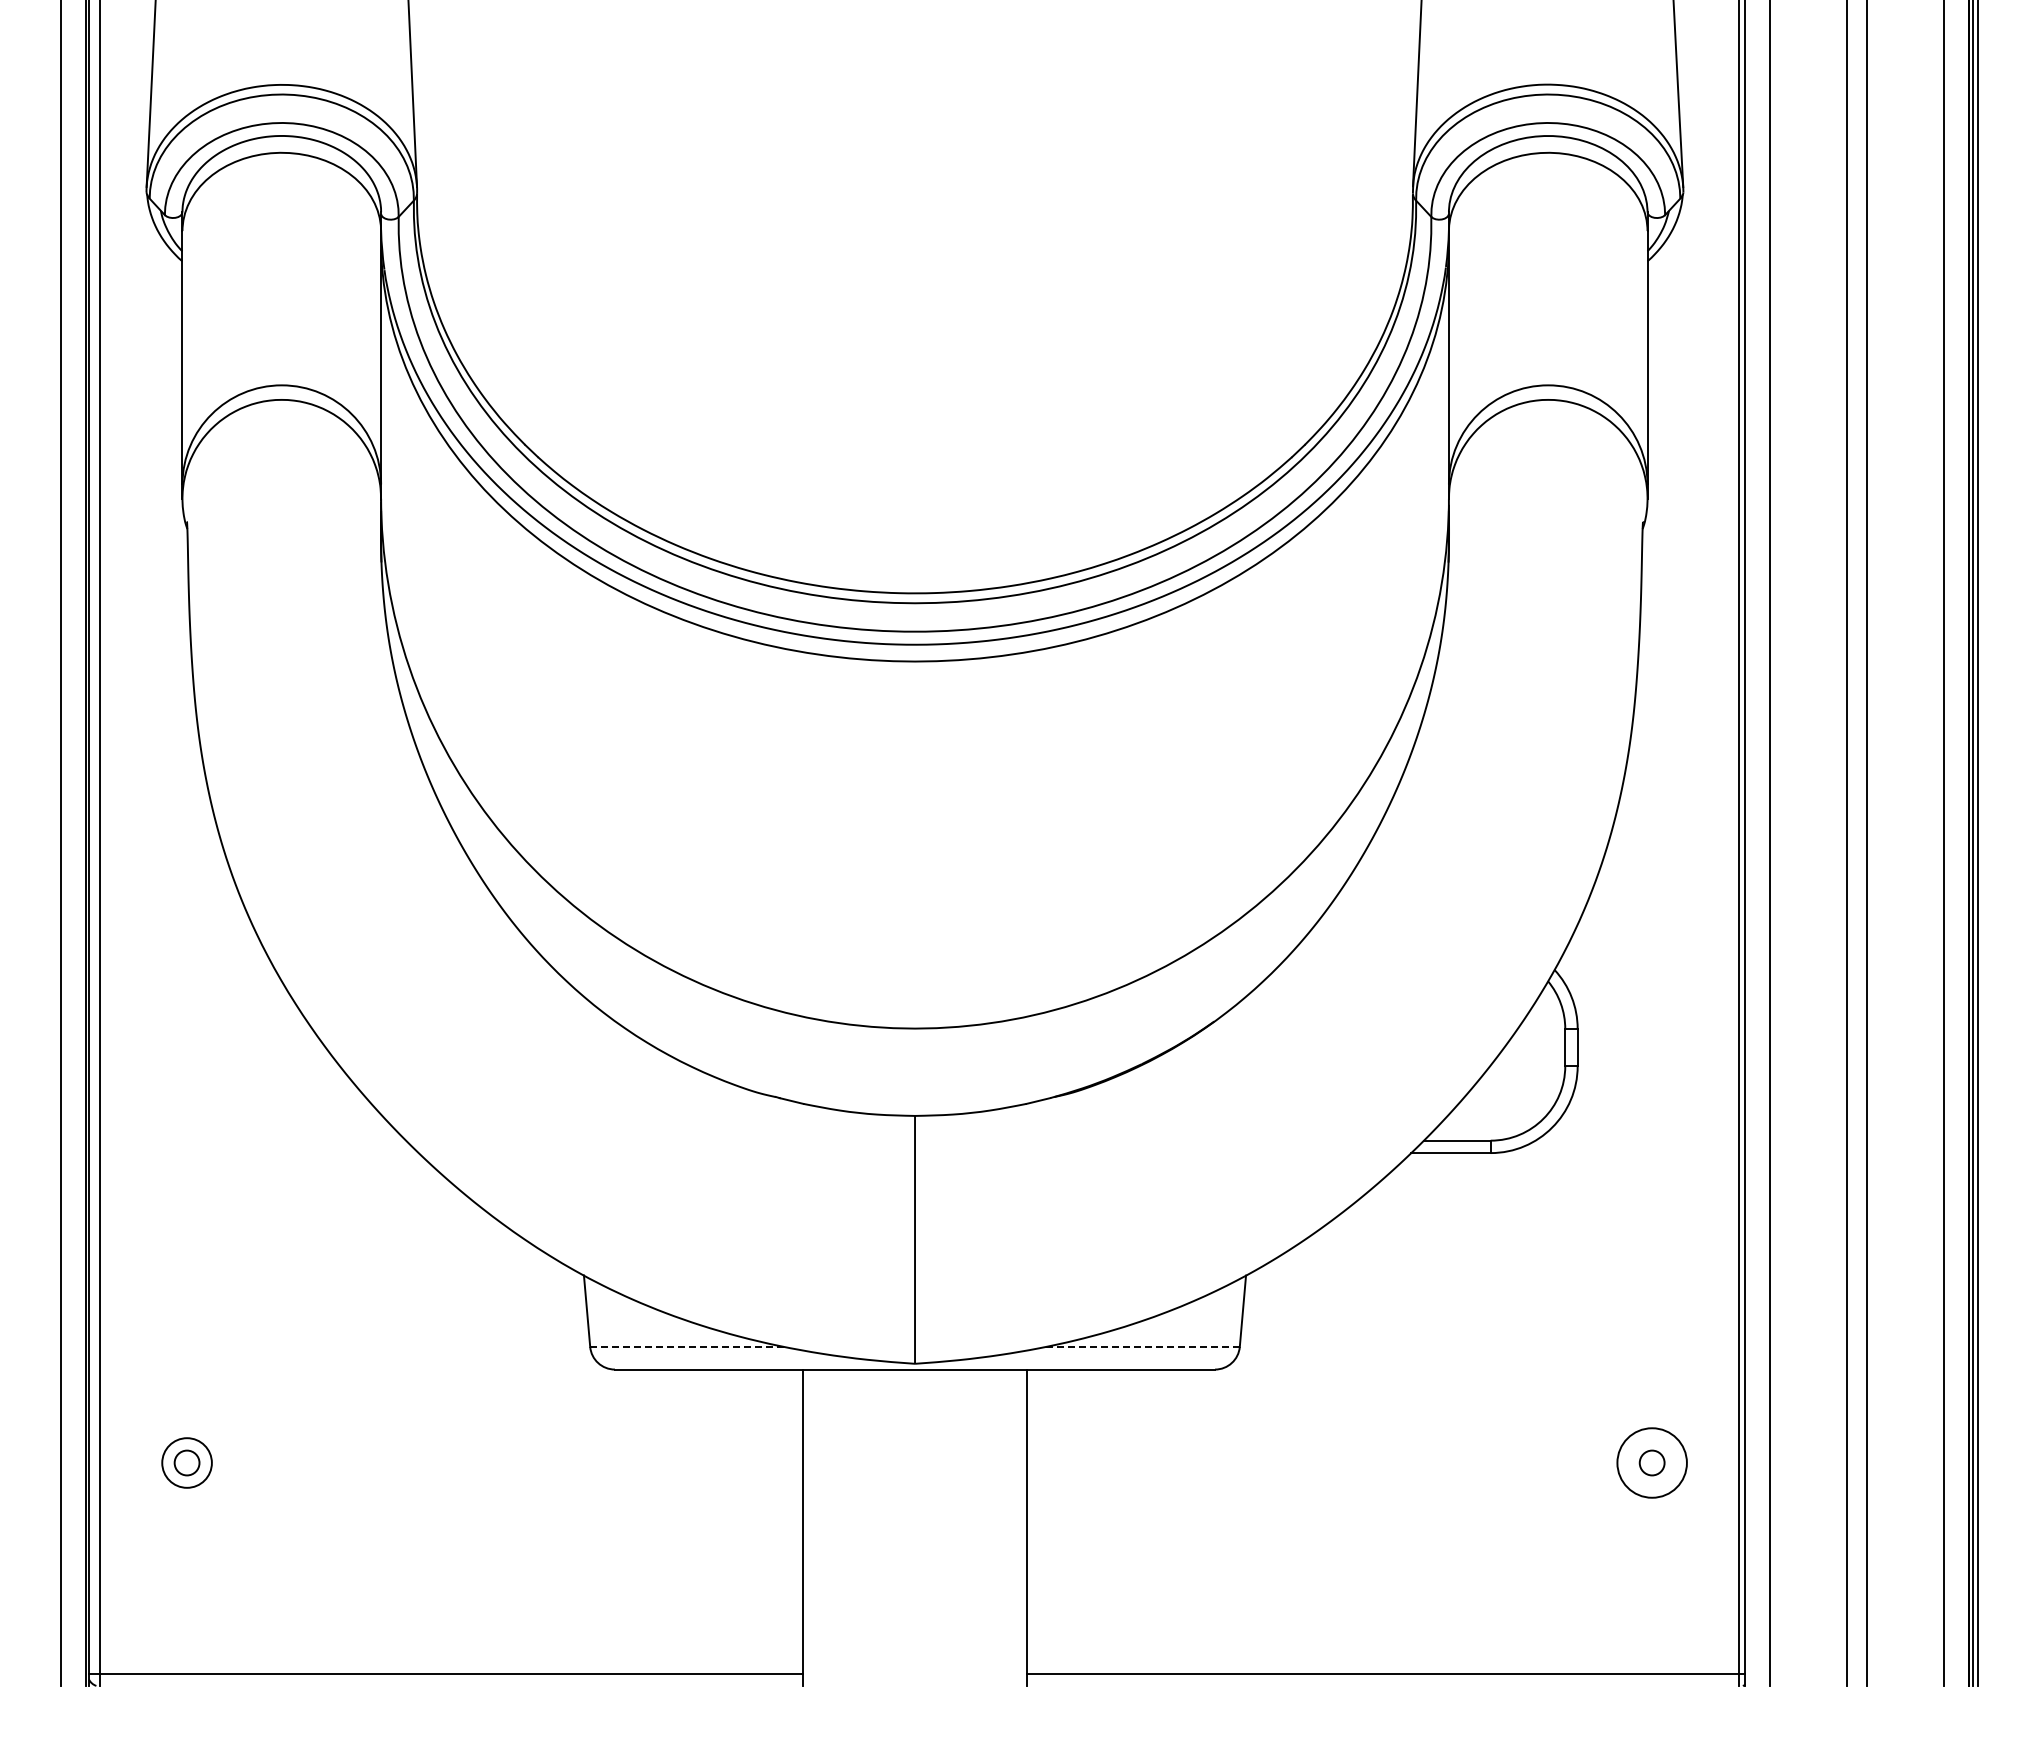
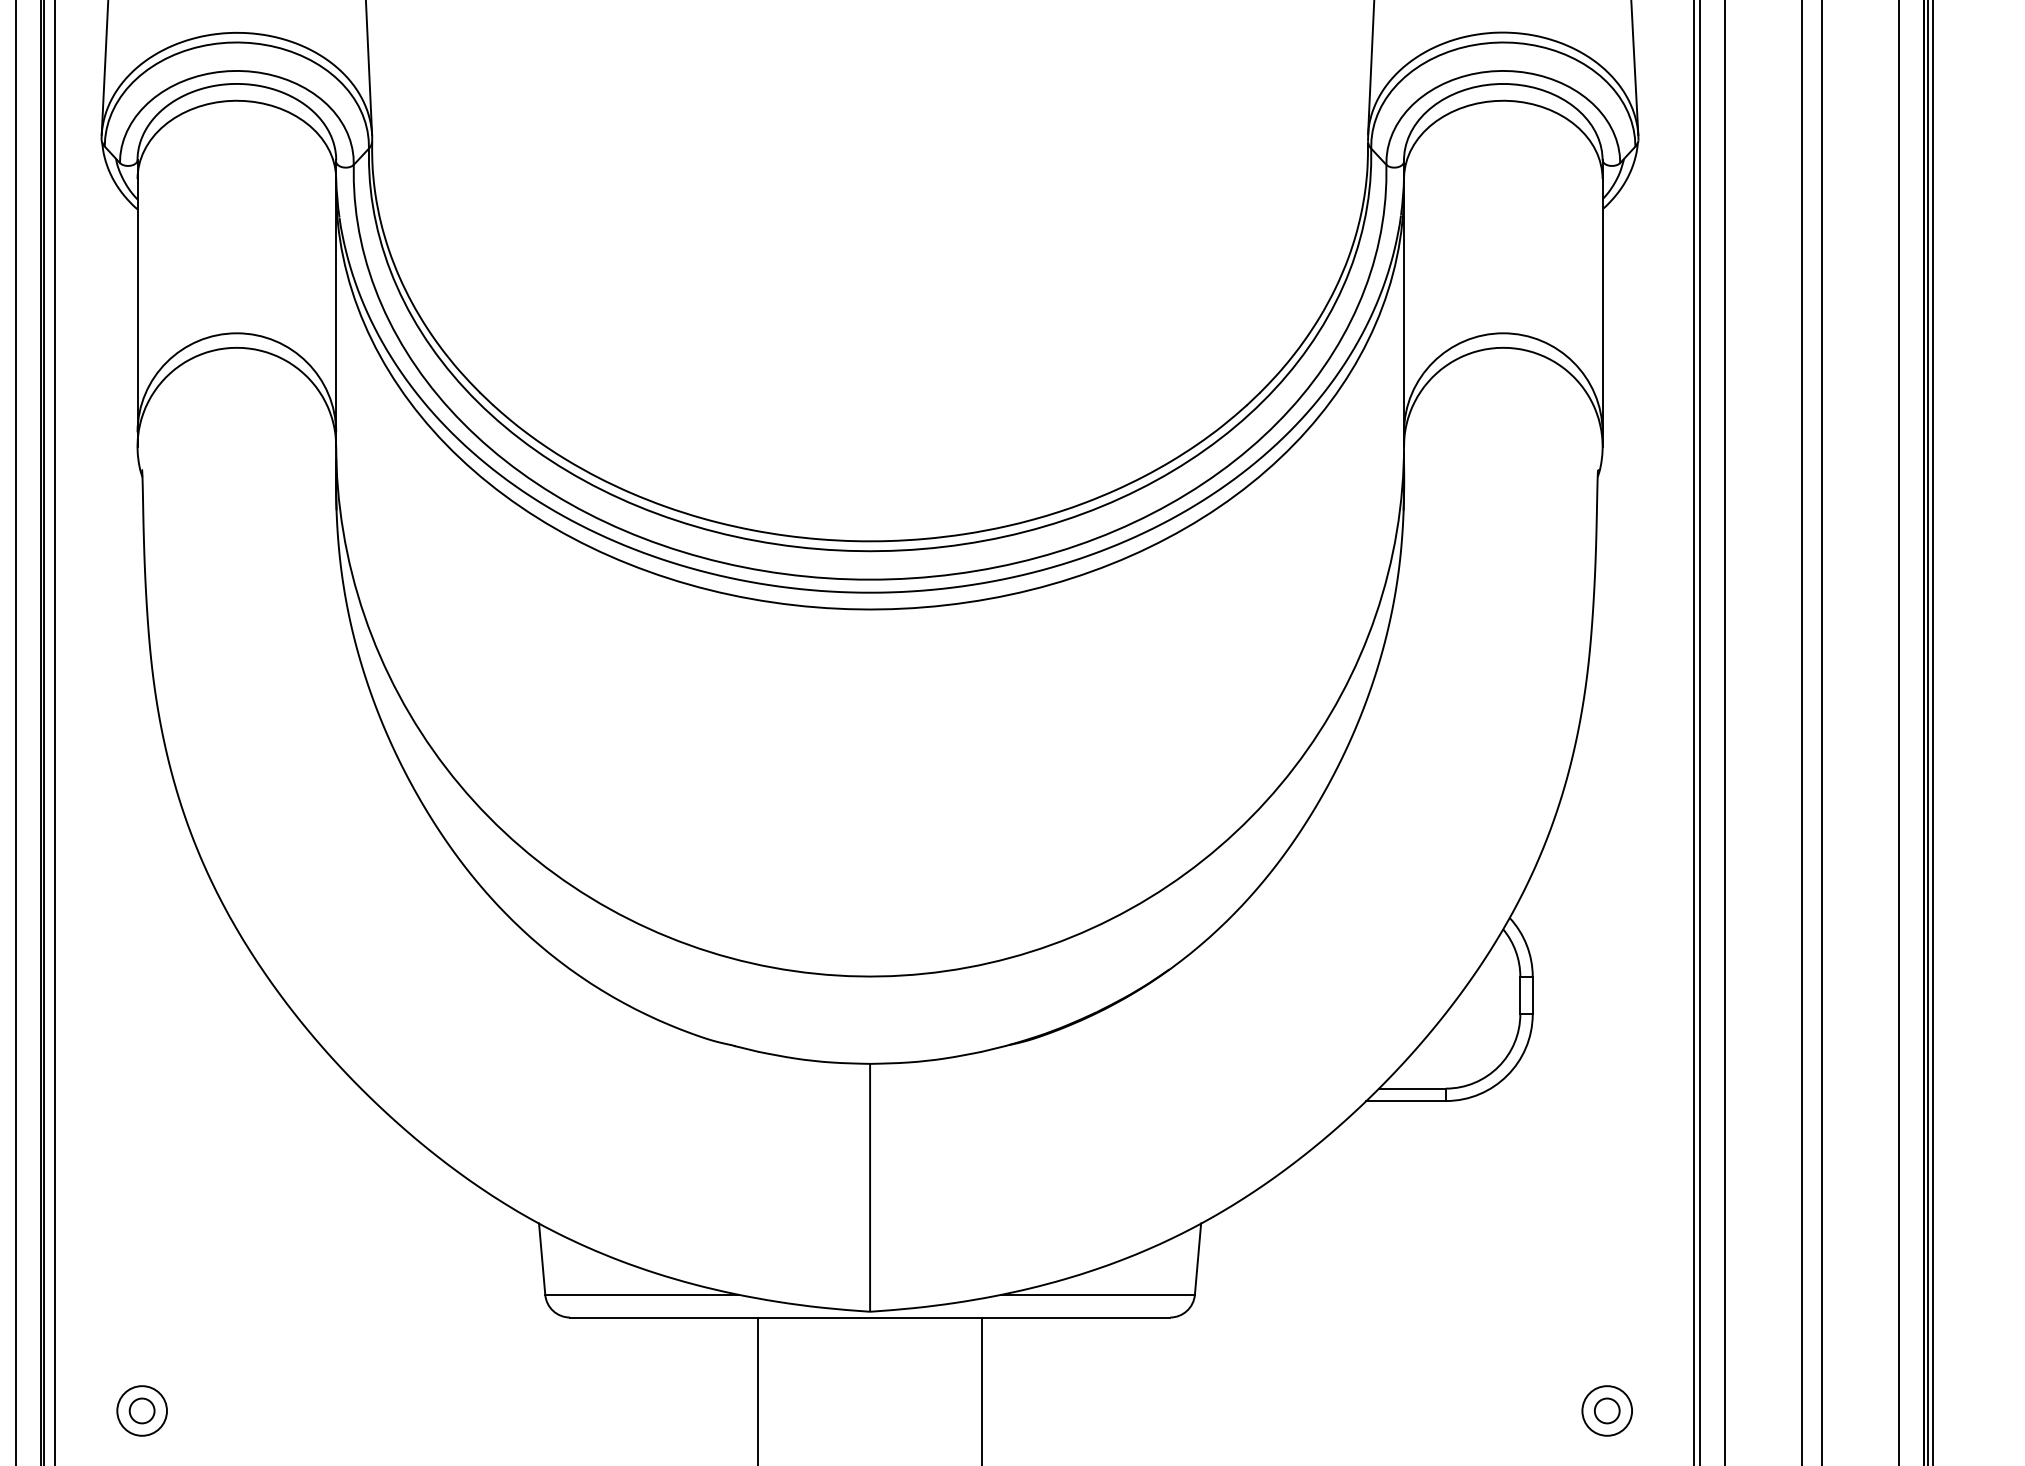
line: (687, 1346) -> (642, 1294), dashed -> solid
line: (1143, 1346) -> (1098, 1294), dashed -> solid
circle: (1652, 1462) -> (1607, 1410), size x0.71

